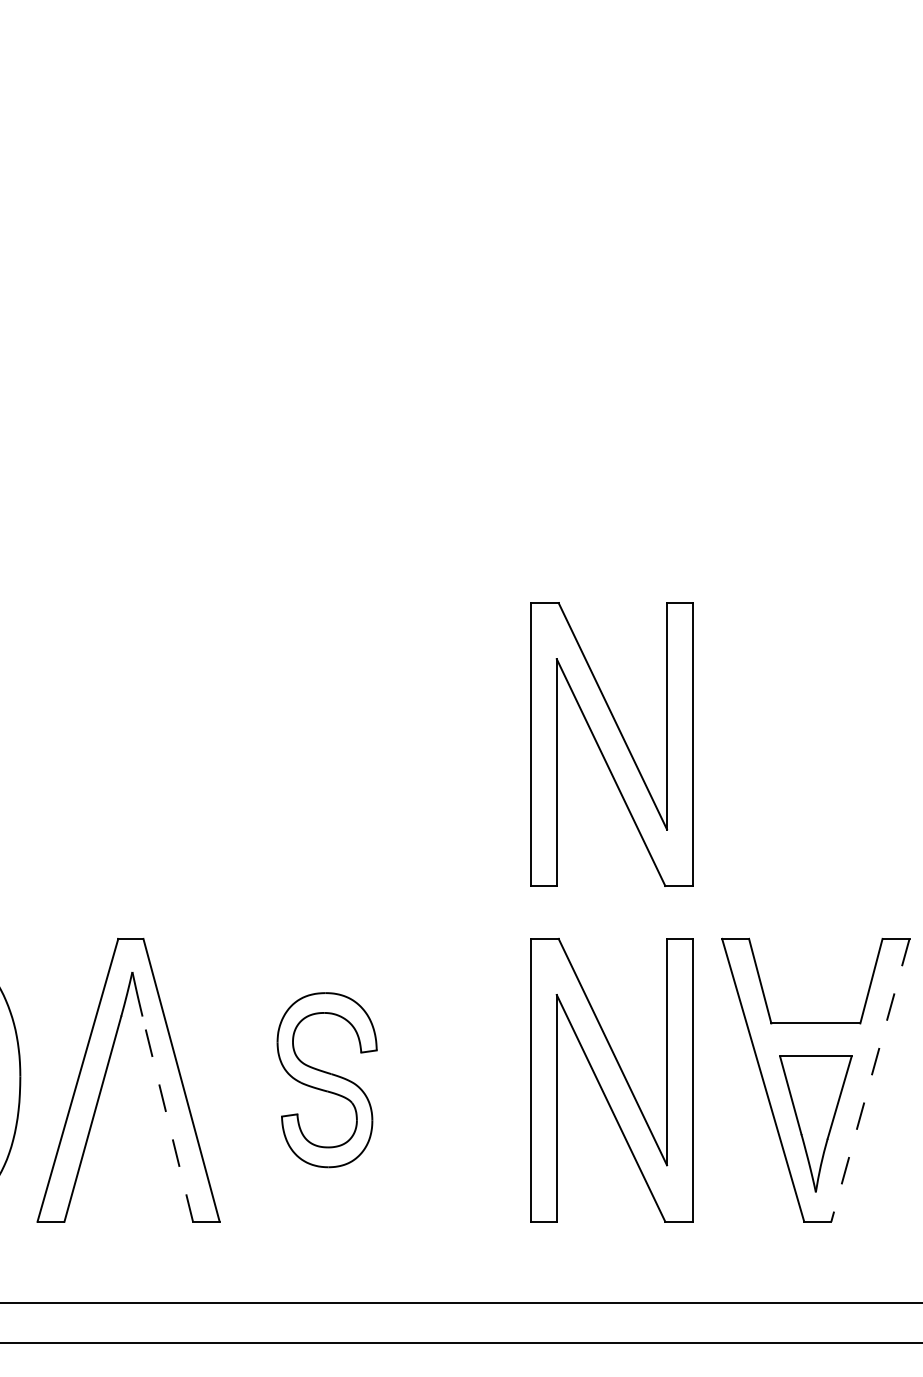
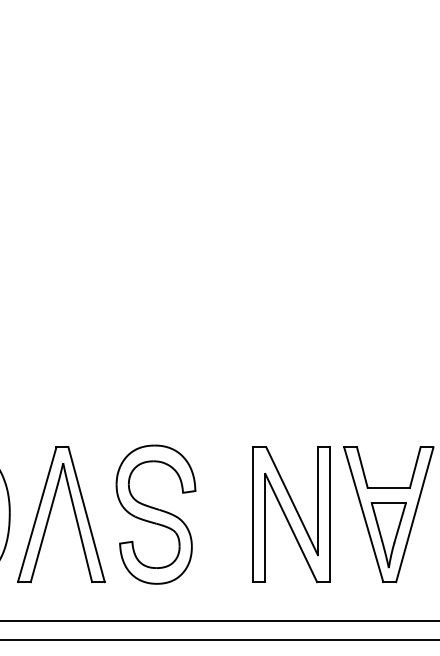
part: (611, 744) -> (291, 354), removed
part: (326, 1079) -> (155, 514), size x1.67
line: (869, 1079) -> (414, 514), dashed -> solid
line: (166, 1117) -> (79, 532), dashed -> solid

